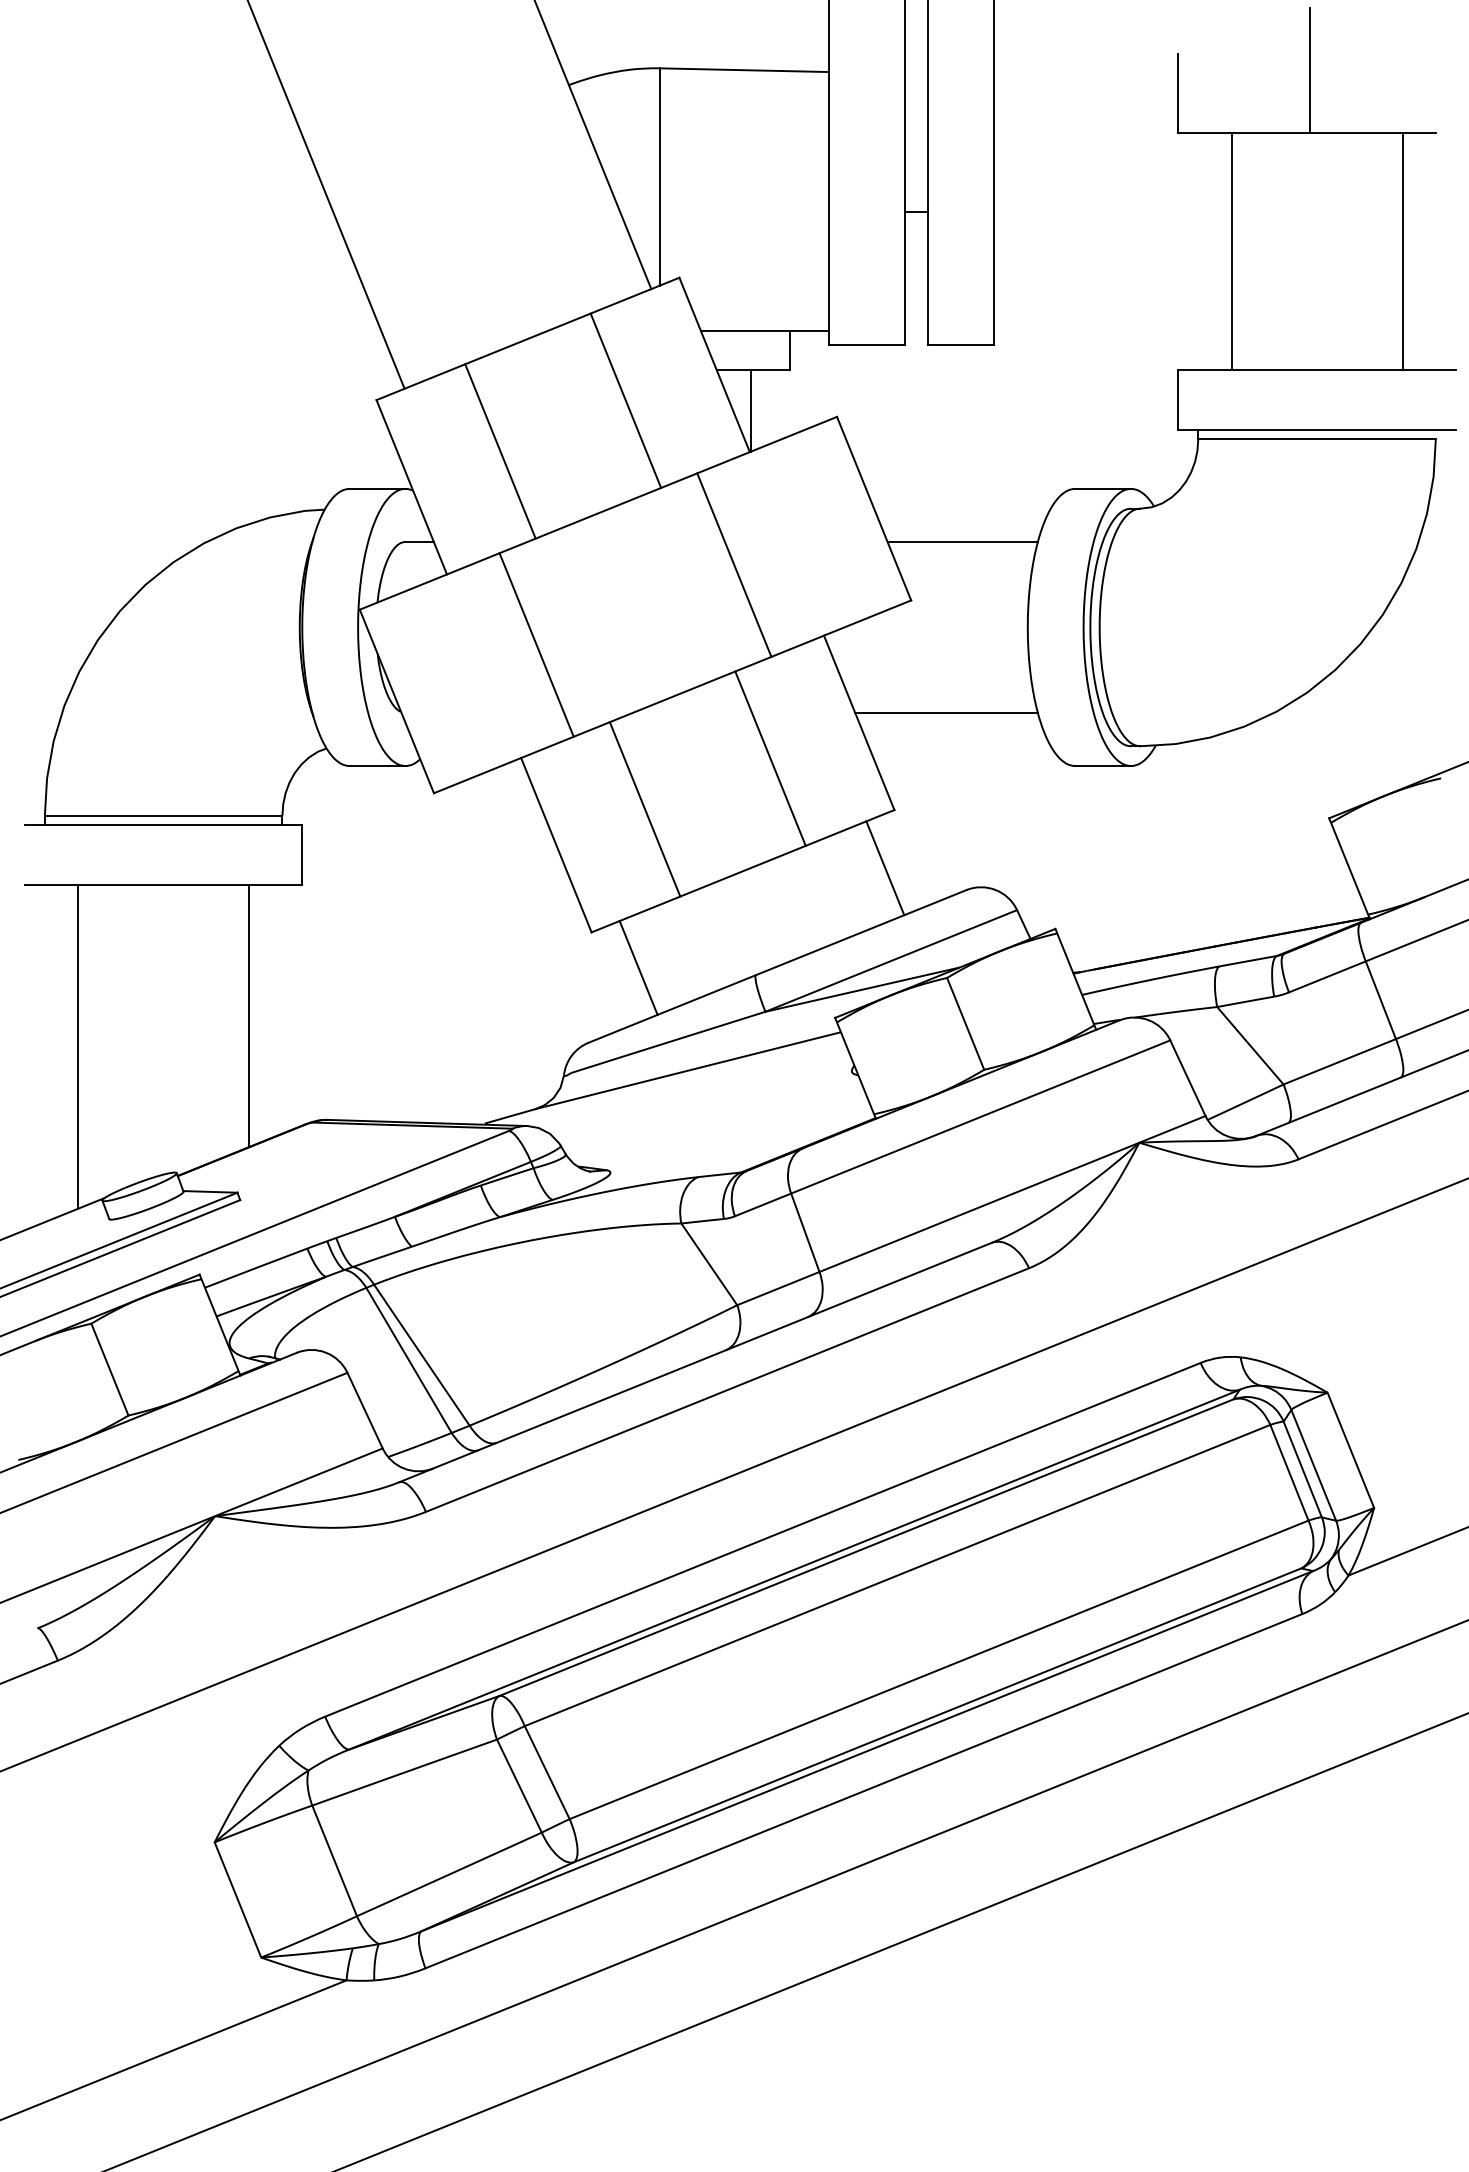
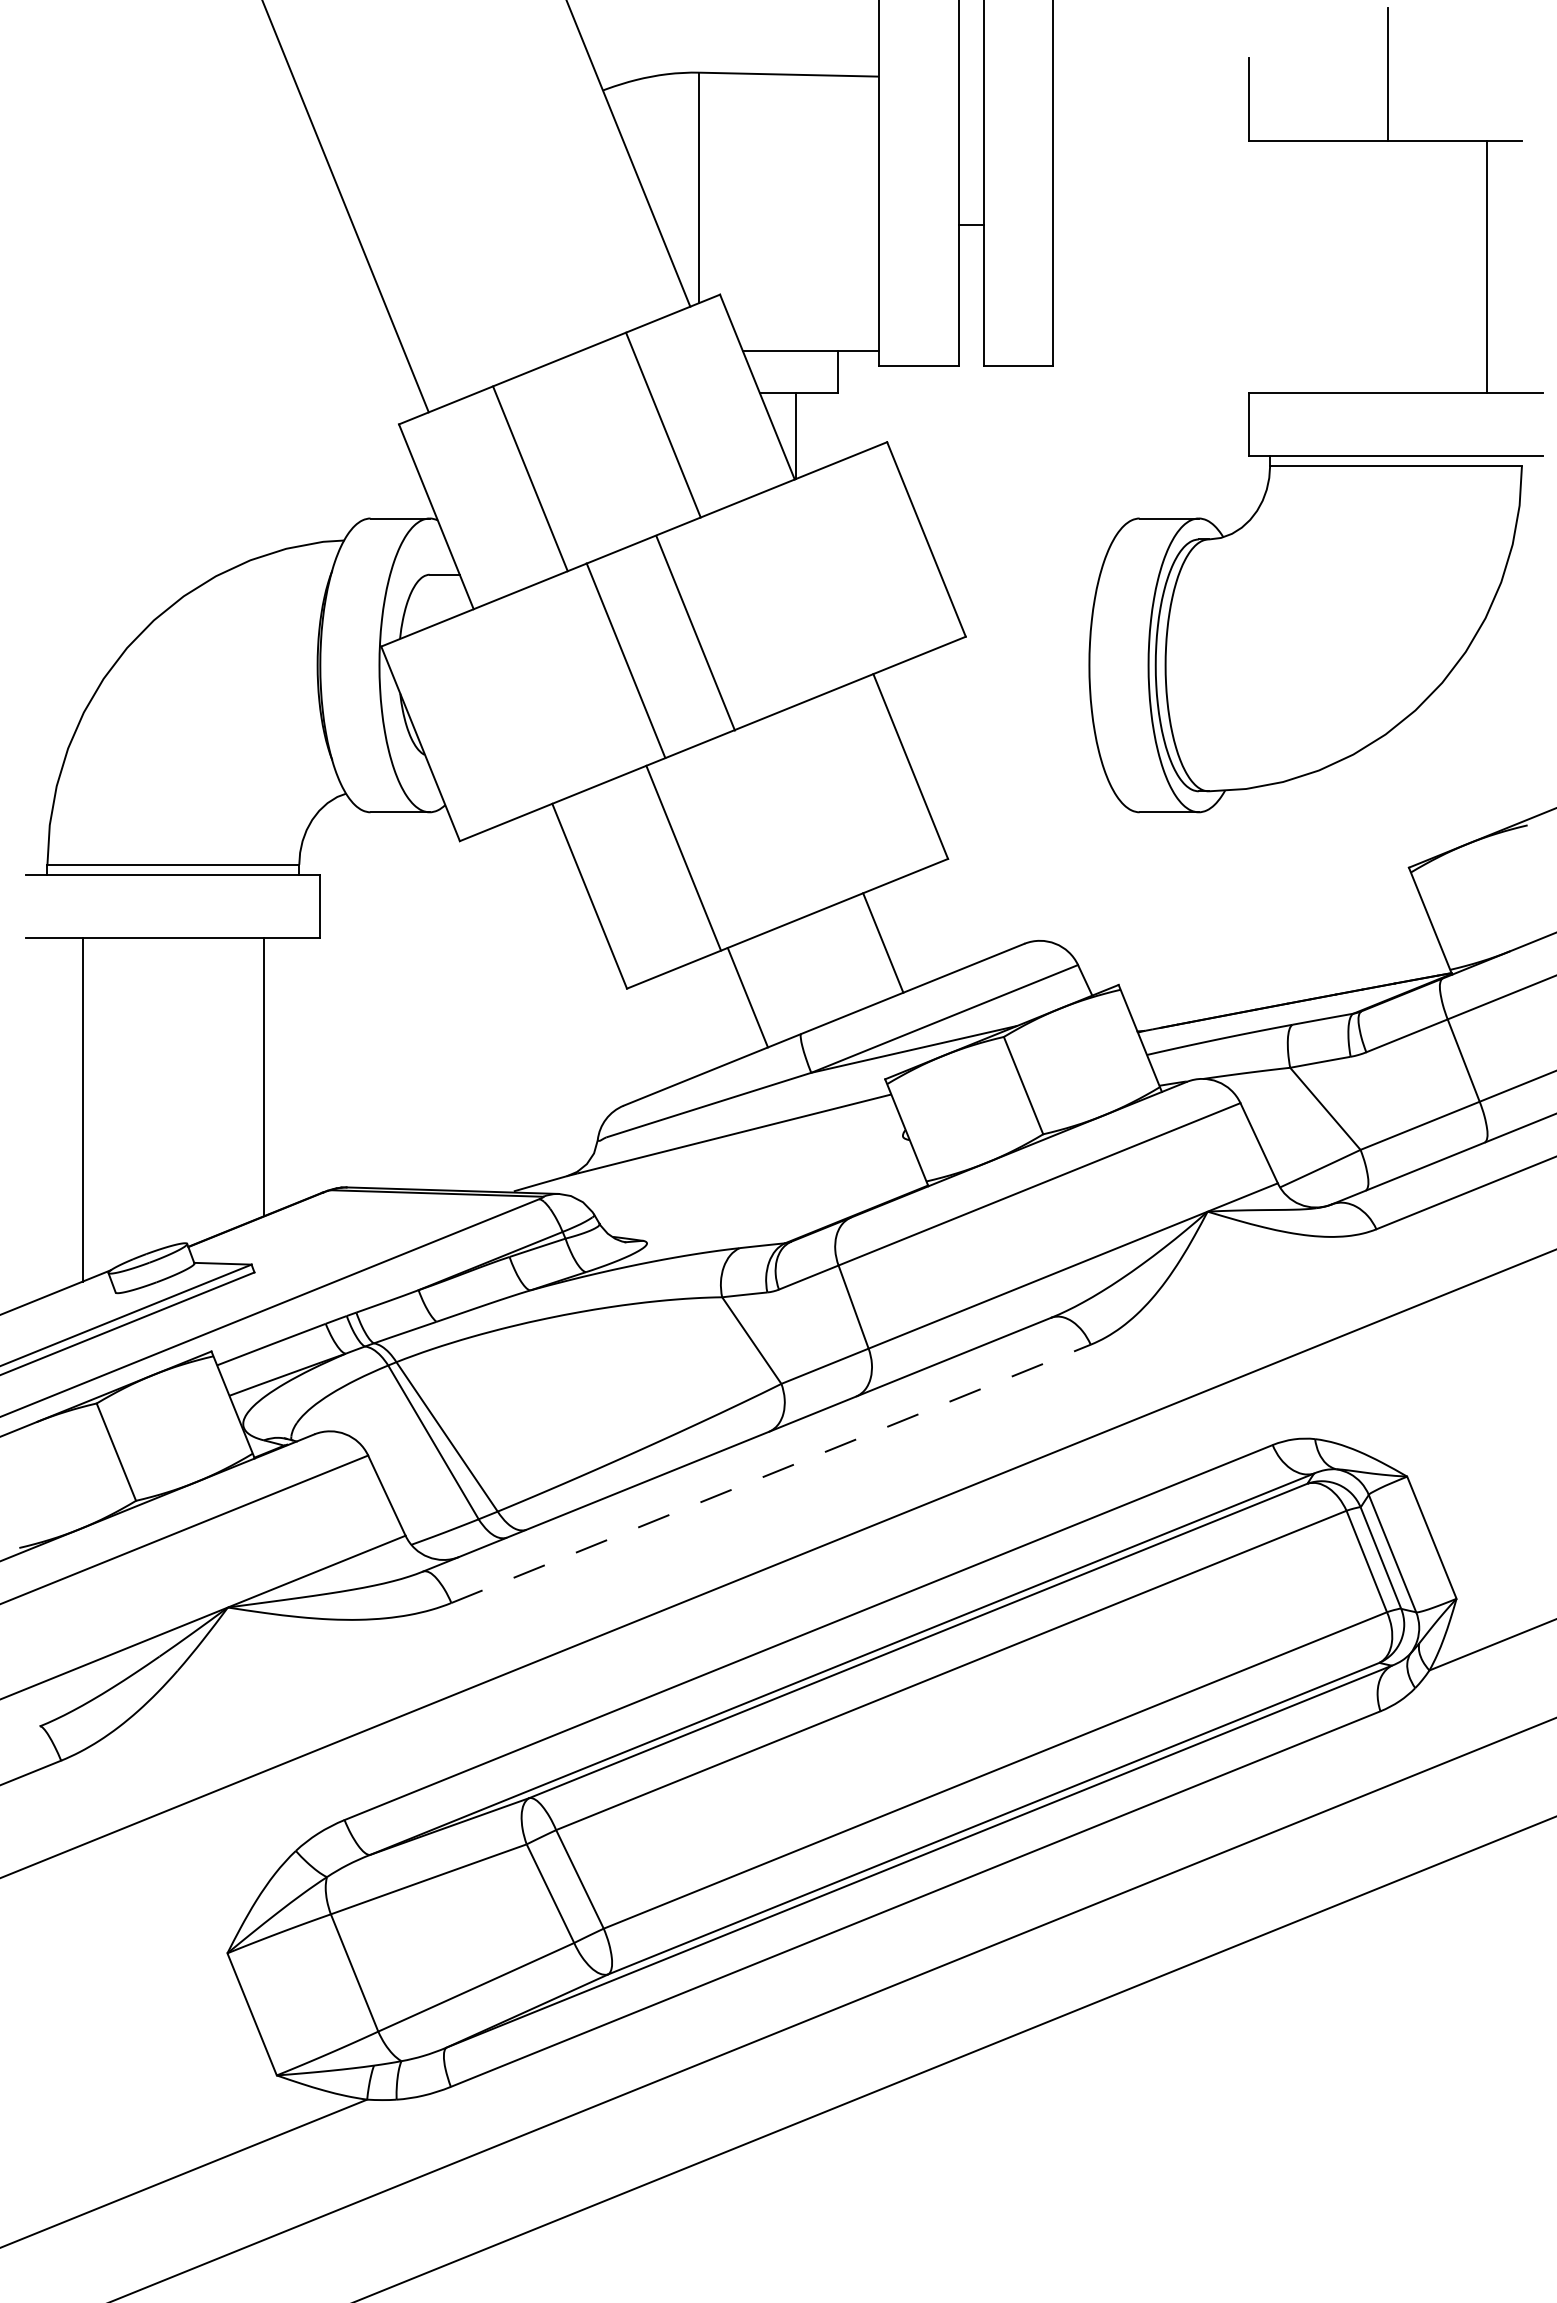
line: (1231, 251) -> (1305, 266), removed
line: (962, 541) -> (1020, 574), removed
line: (734, 564) -> (695, 632), moved
line: (536, 644) -> (625, 660), moved
line: (946, 712) -> (1003, 755), removed
line: (770, 758) -> (816, 804), removed
line: (885, 868) -> (883, 943), moved
line: (638, 967) -> (747, 997), moved
line: (727, 1389) -> (771, 1473), solid -> dashed

